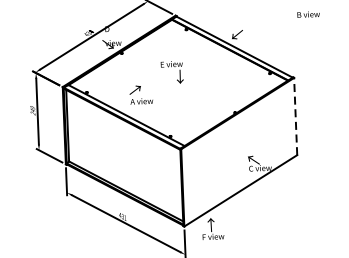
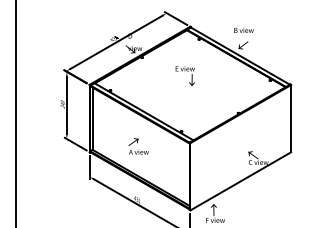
text: (308, 14) -> (243, 30), moved
text: (141, 94) -> (138, 146), moved
line: (296, 116) -> (291, 118), dashed -> solid

